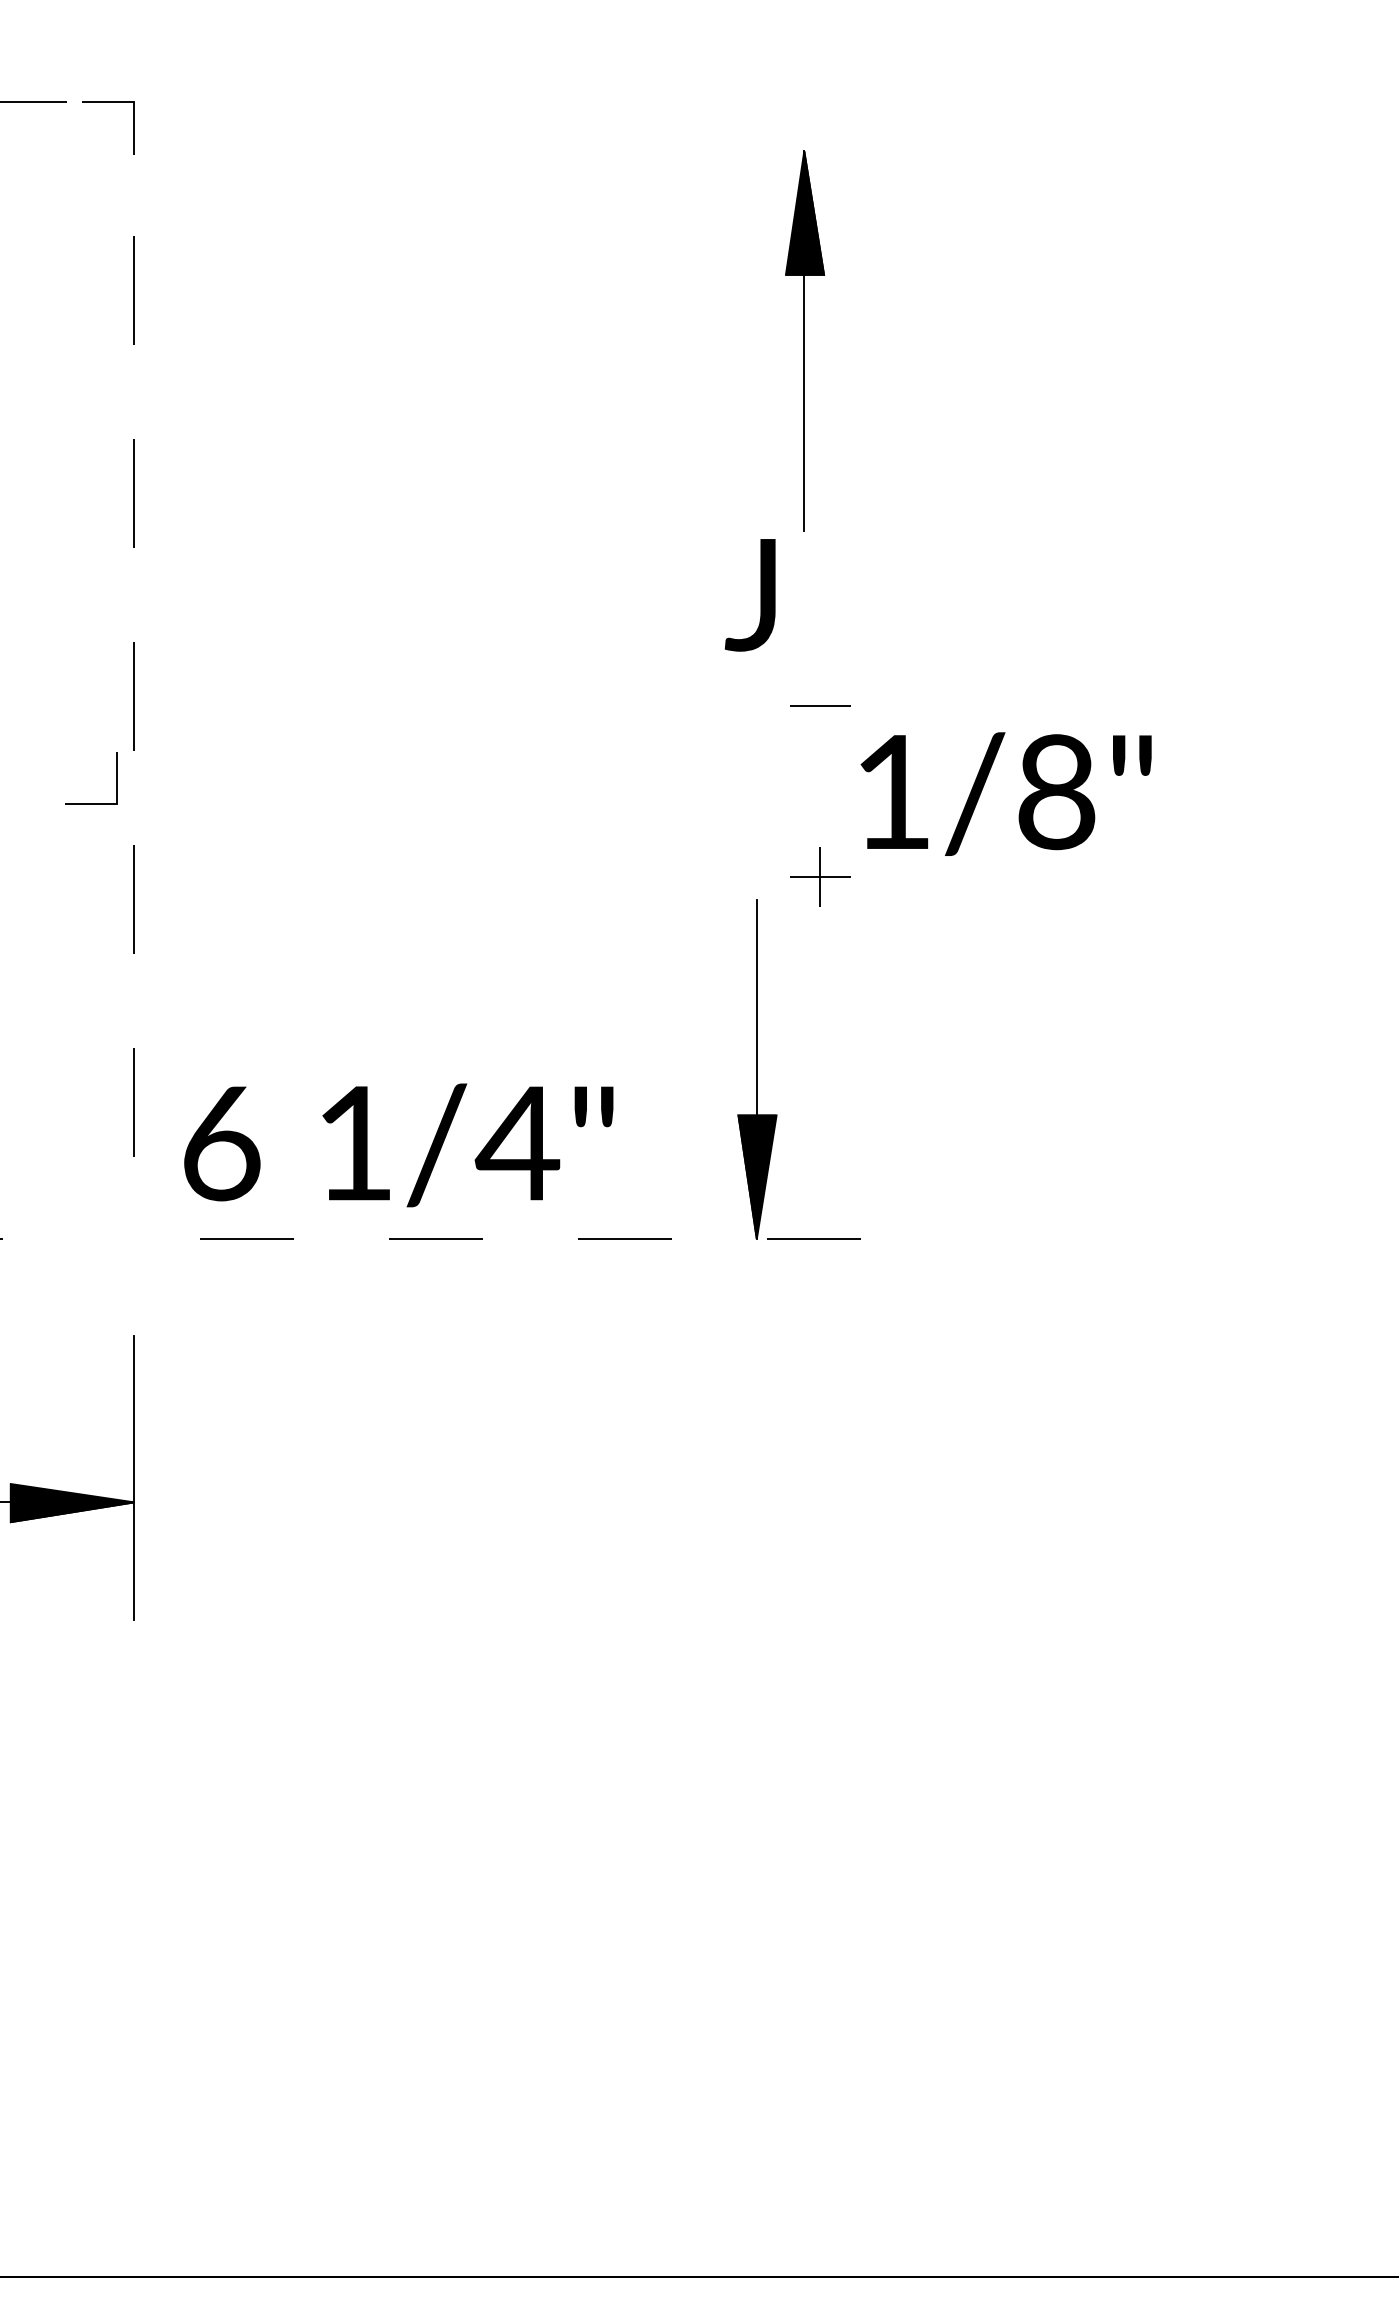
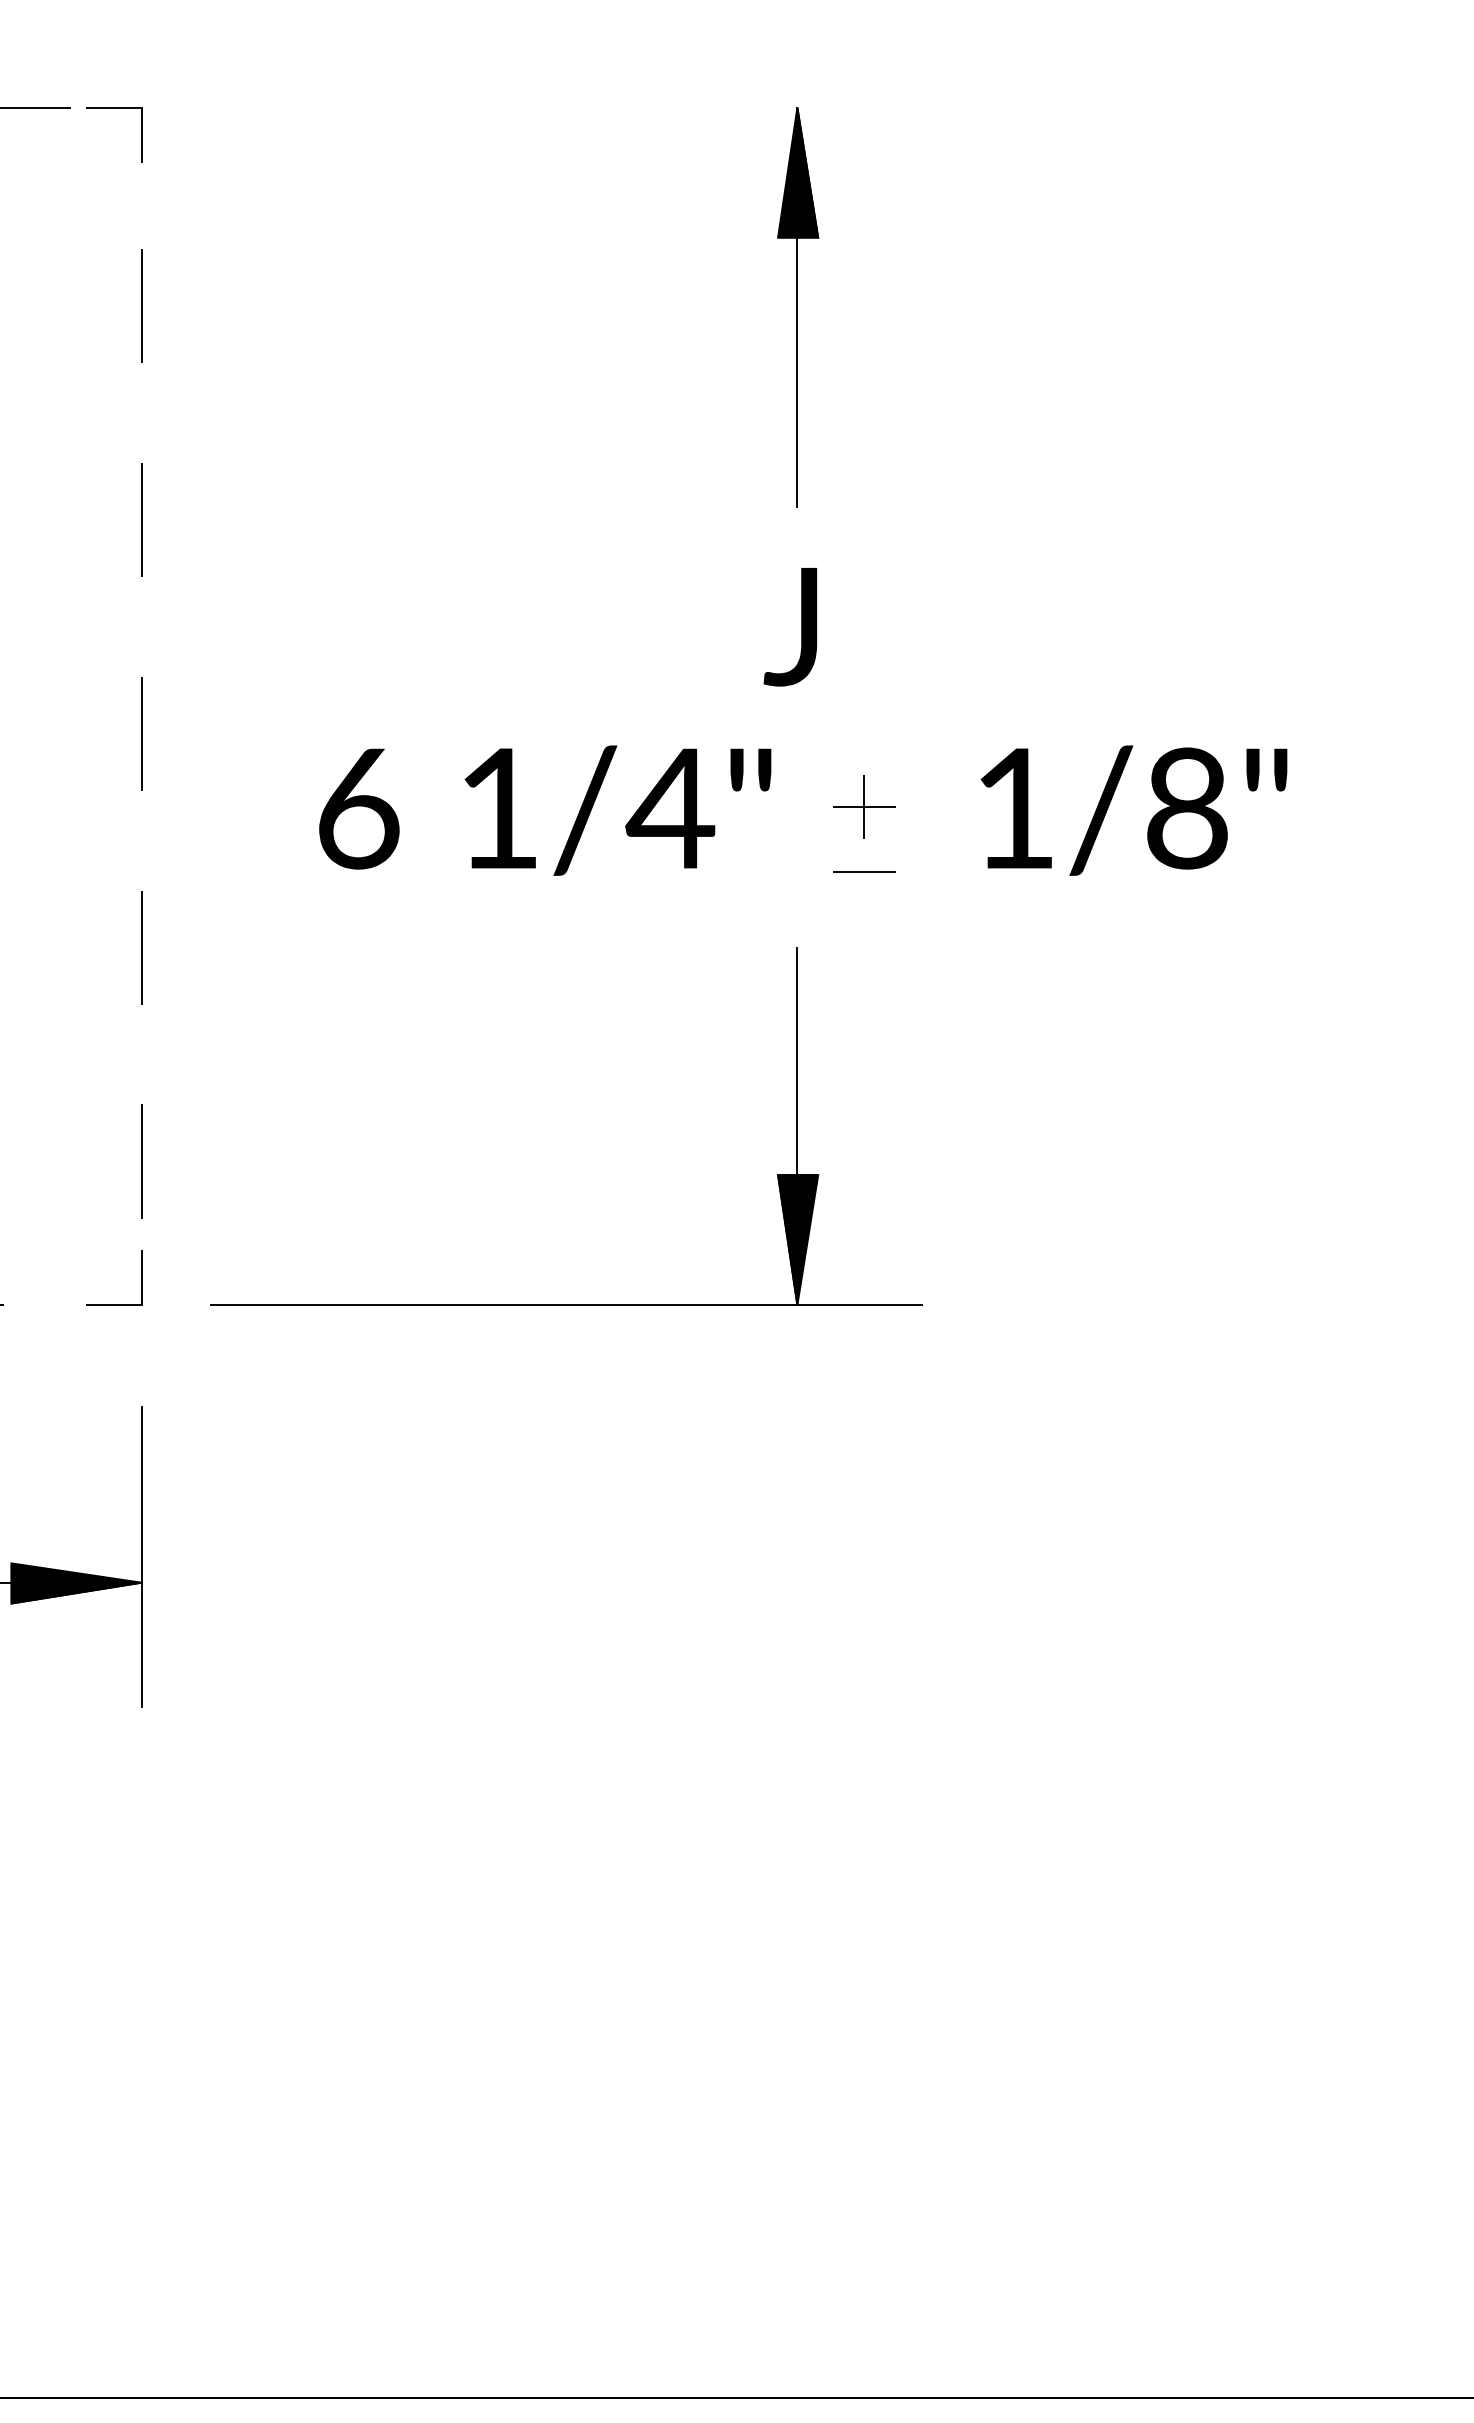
part: (805, 341) -> (798, 307), moved
line: (820, 705) -> (864, 871), moved
line: (117, 777) -> (141, 1277), moved
text: (1005, 794) -> (1133, 810), moved
part: (820, 876) -> (864, 806), moved
text: (399, 1145) -> (545, 810), moved
line: (537, 1239) -> (566, 1305), dashed -> solid

